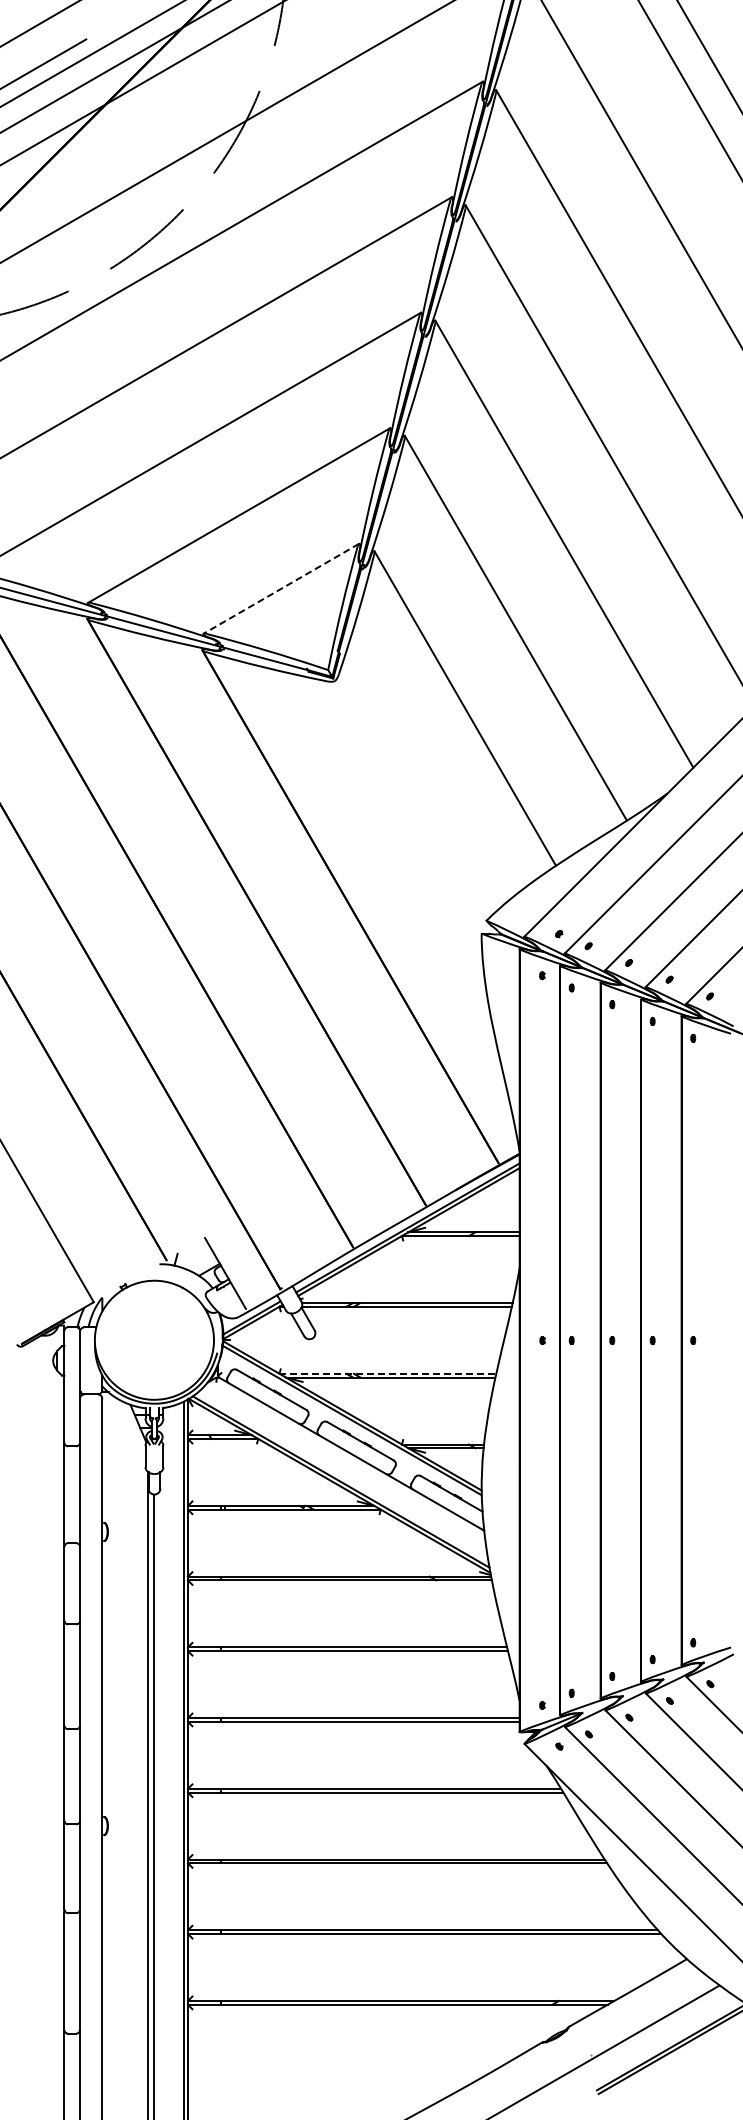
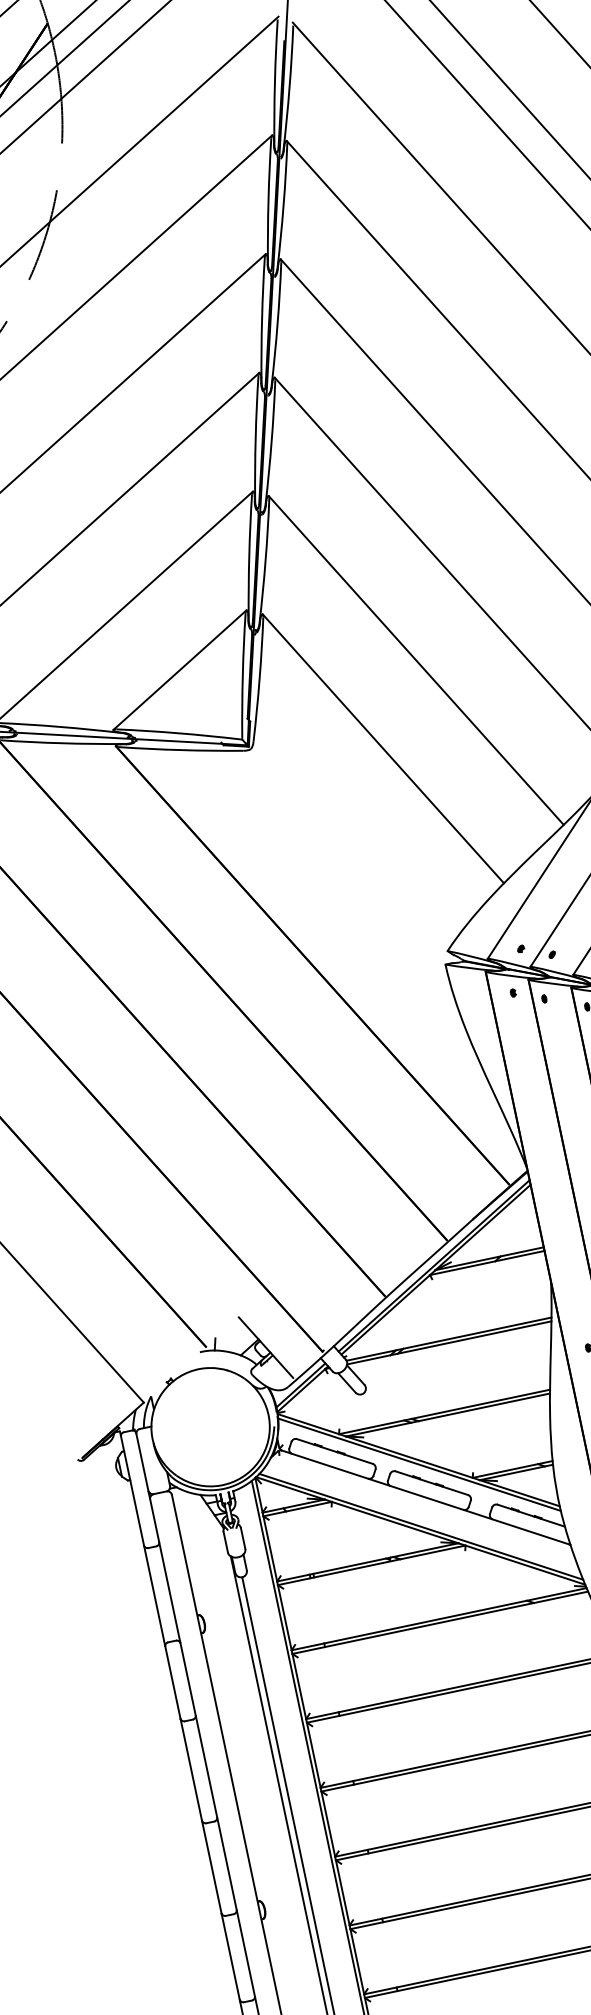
line: (281, 588) -> (180, 669), dashed -> solid
line: (388, 1373) -> (445, 1411), dashed -> solid

